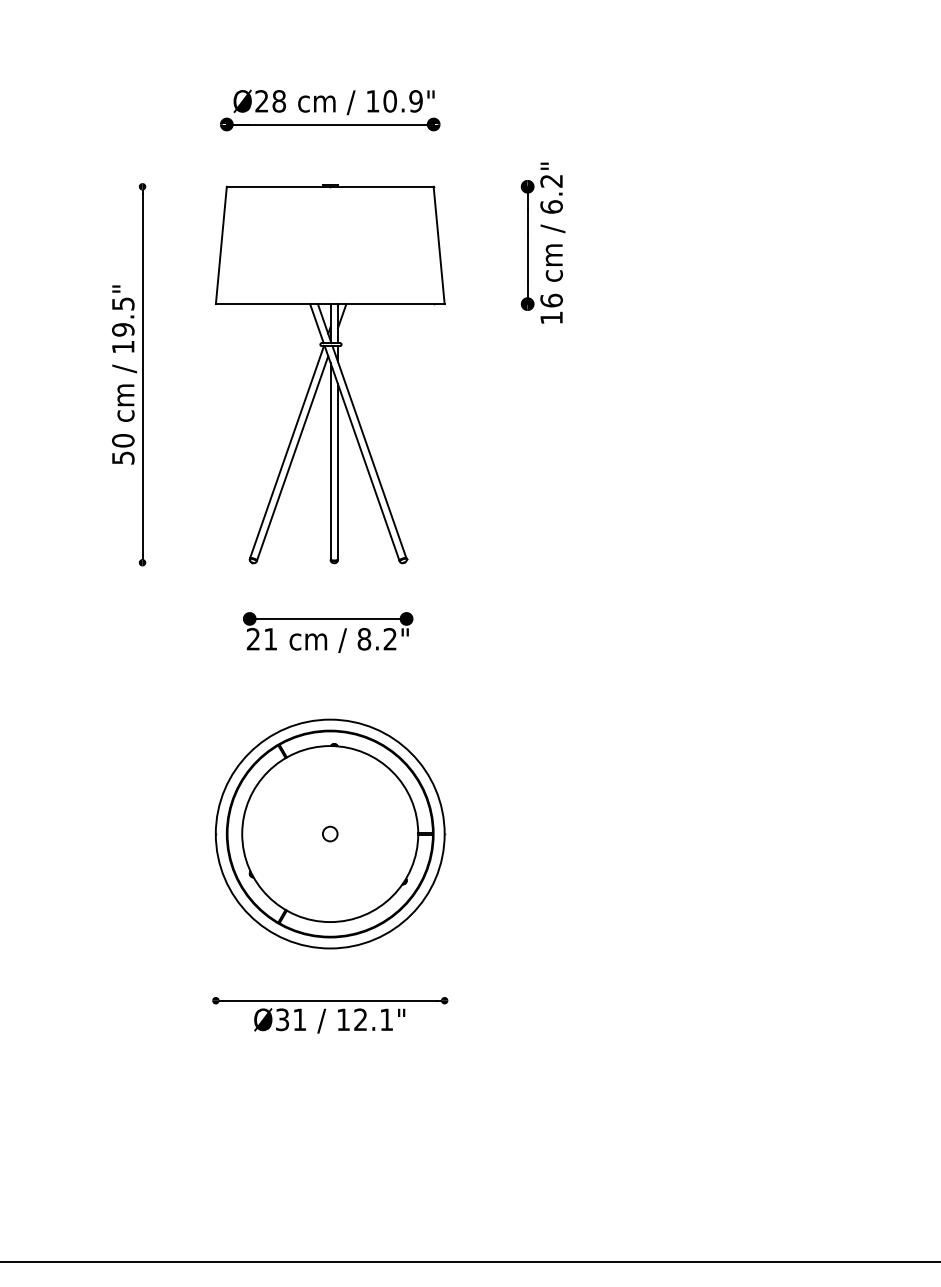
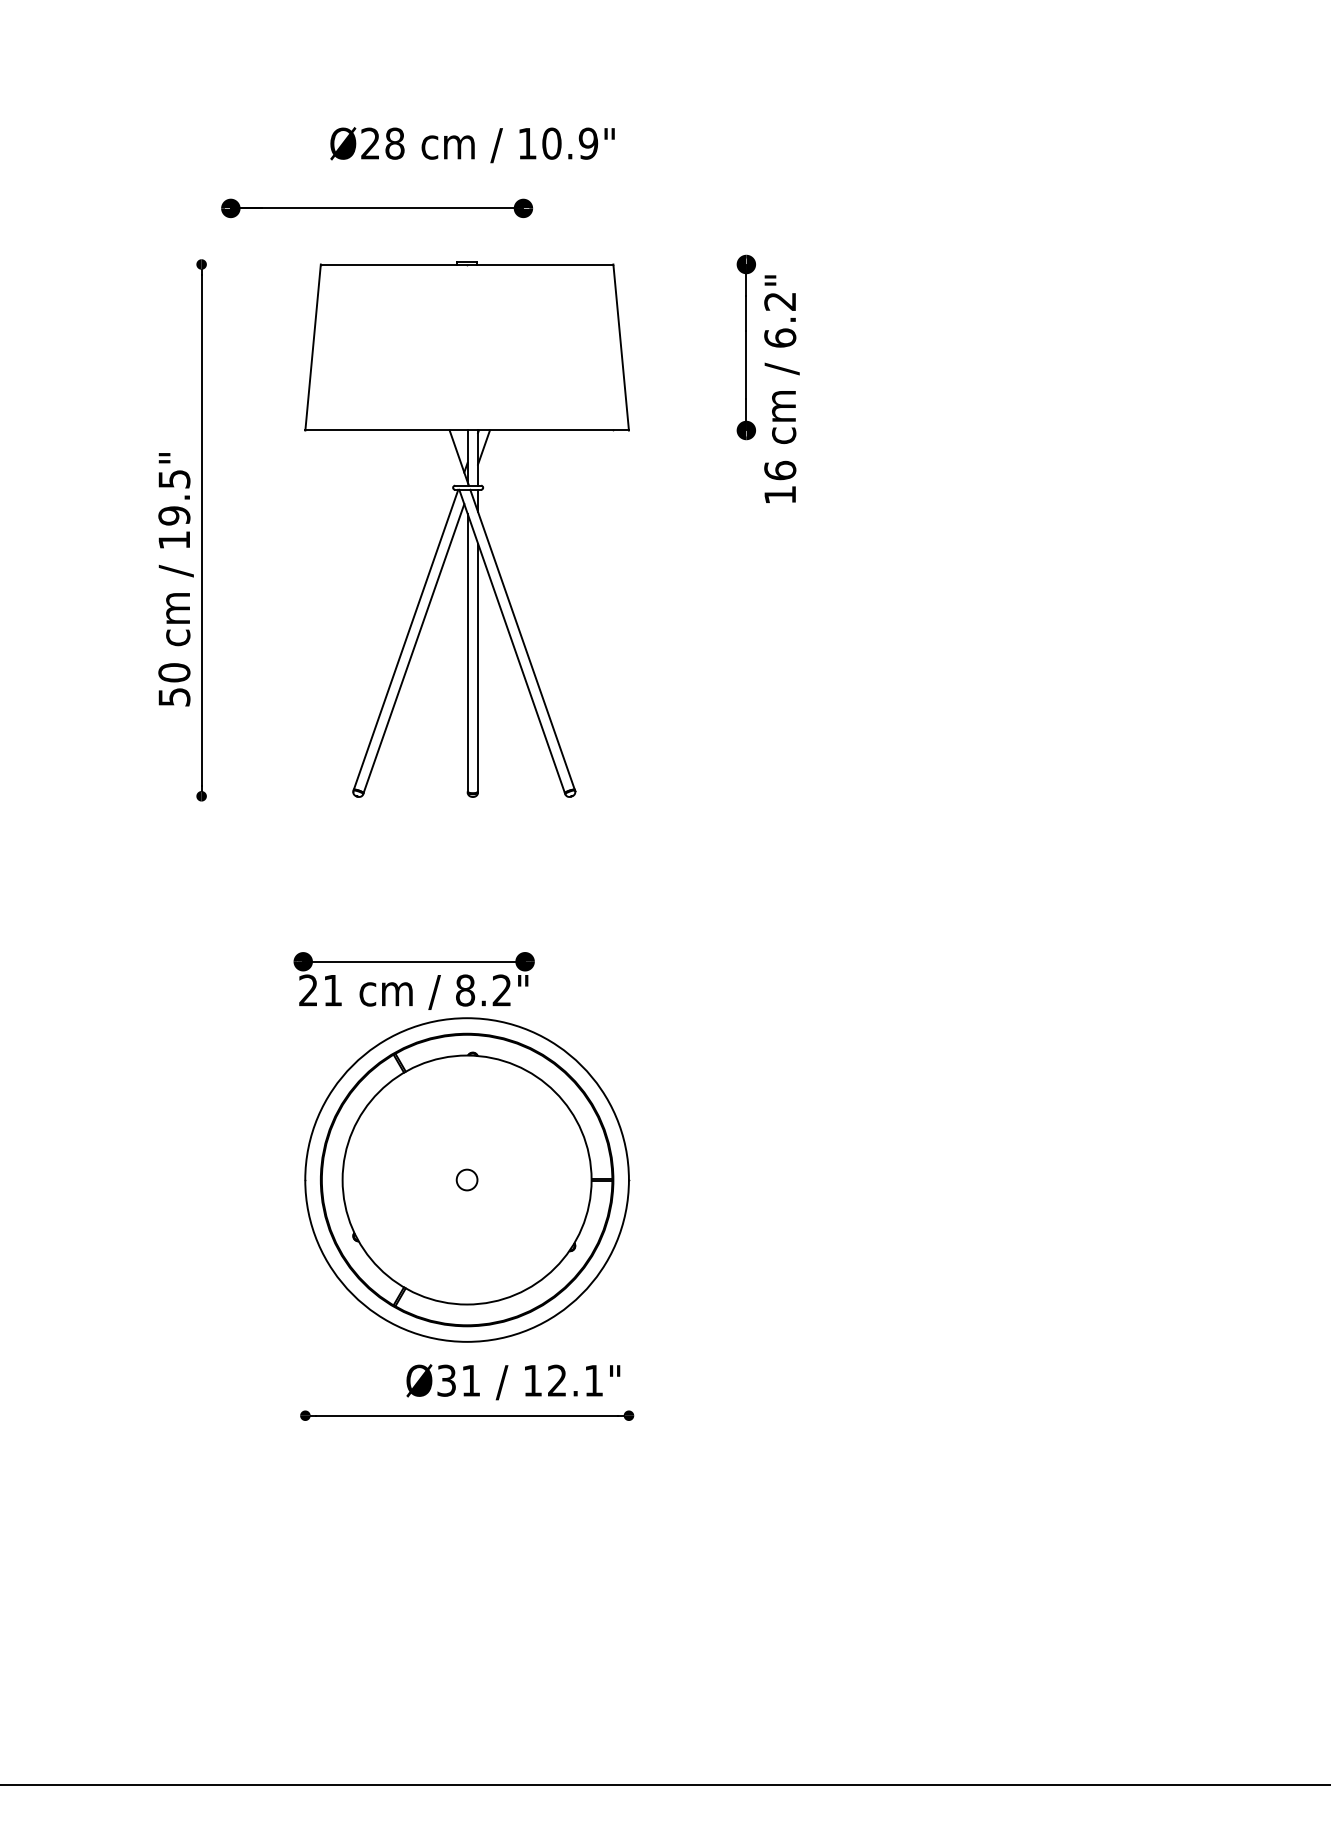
part: (330, 124) -> (377, 208), moved
text: (552, 242) -> (781, 388), moved
line: (316, 323) -> (447, 457), removed
text: (124, 374) -> (175, 579), moved
part: (327, 632) -> (413, 980), moved
text: (329, 1021) -> (513, 1382), moved

